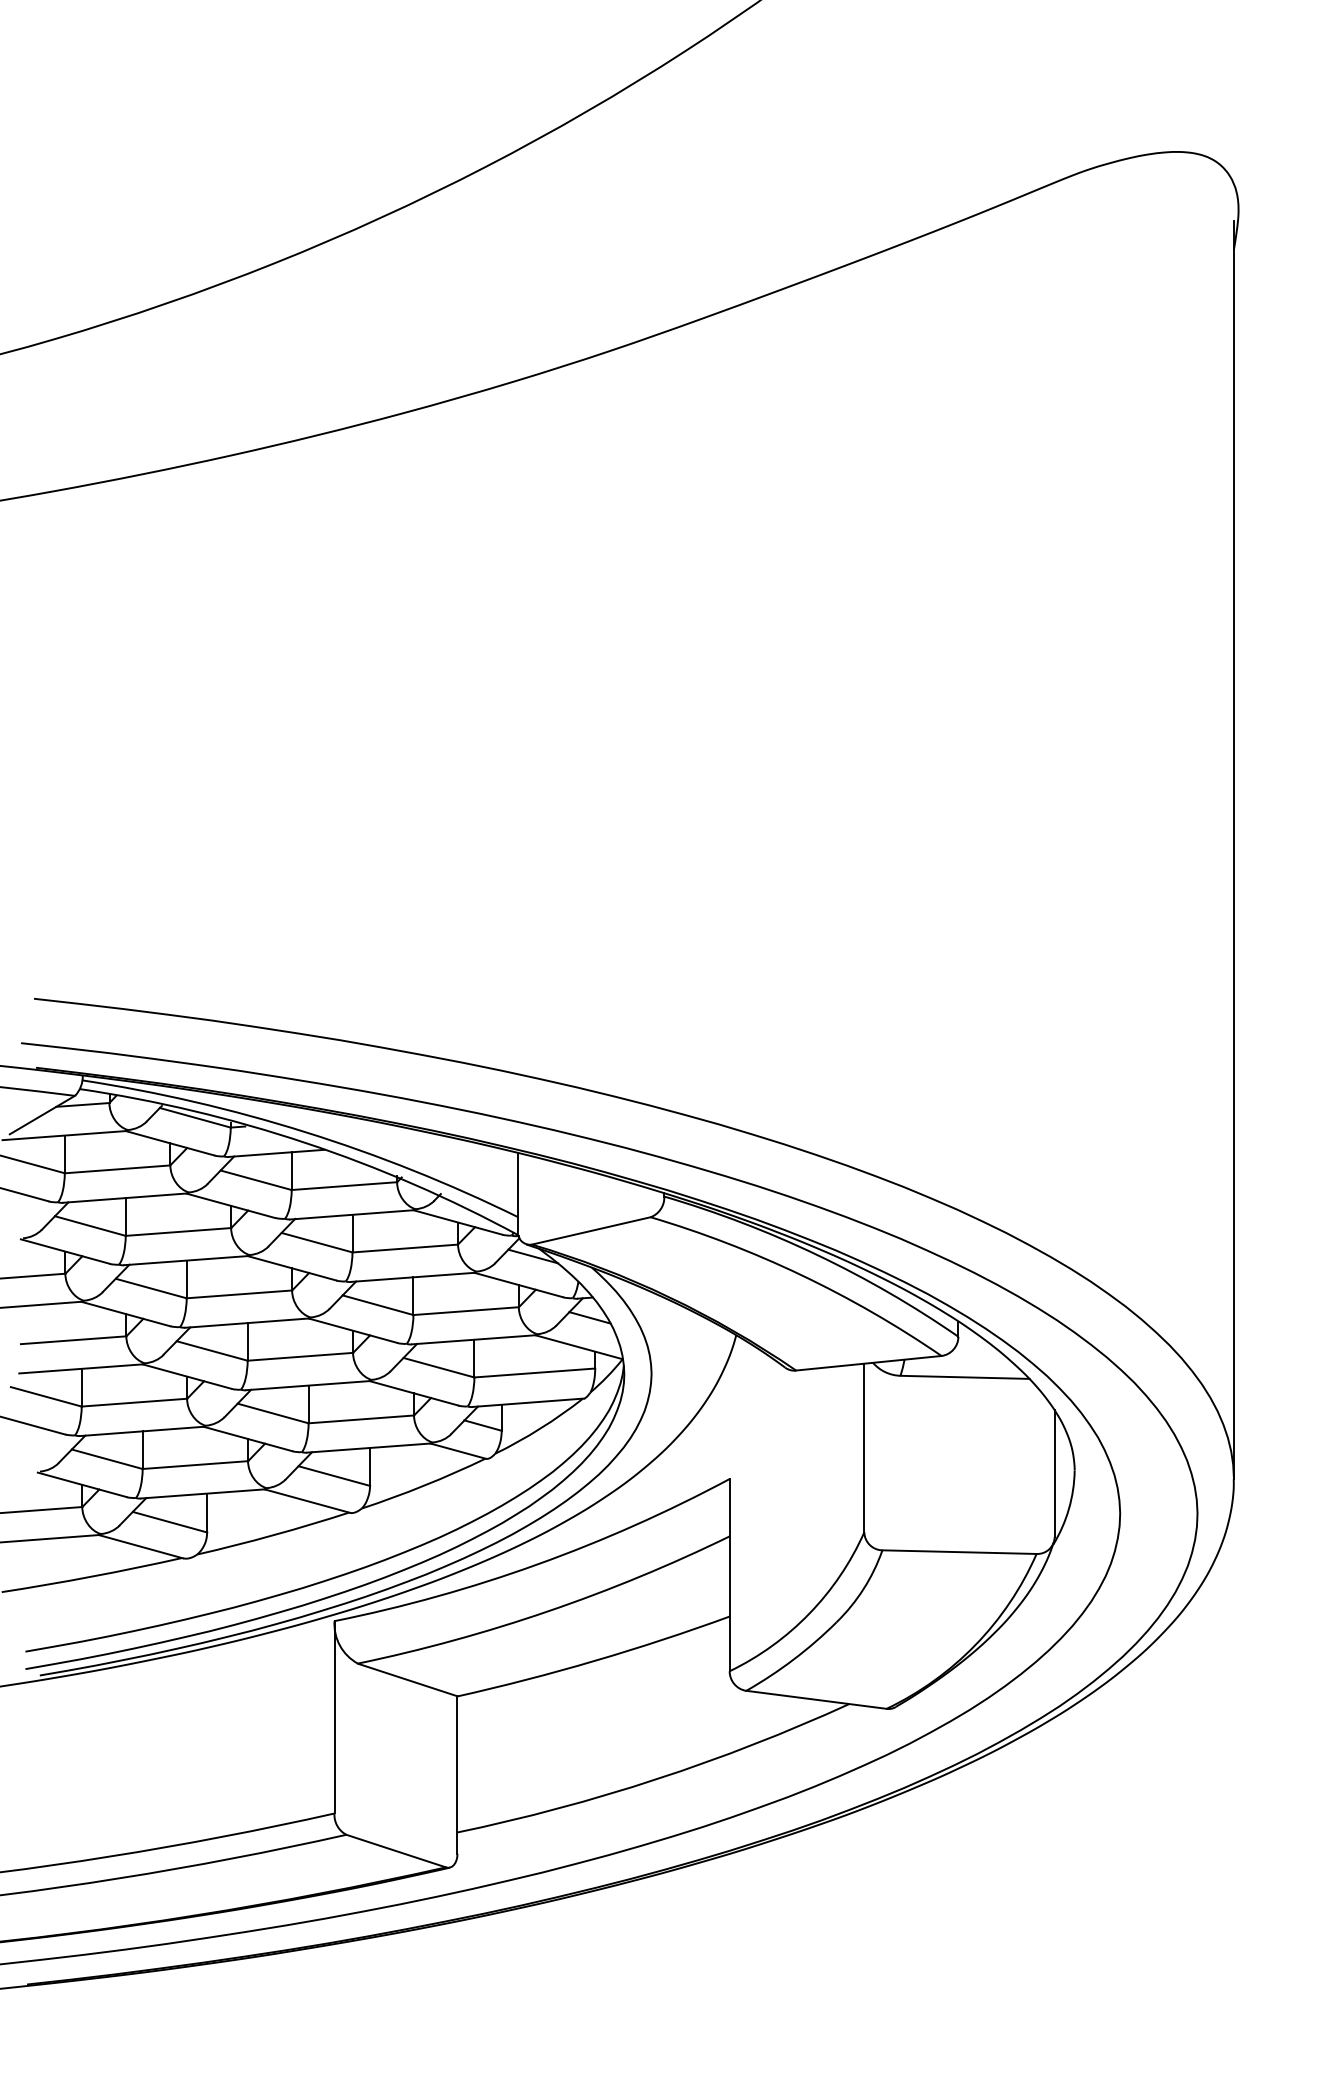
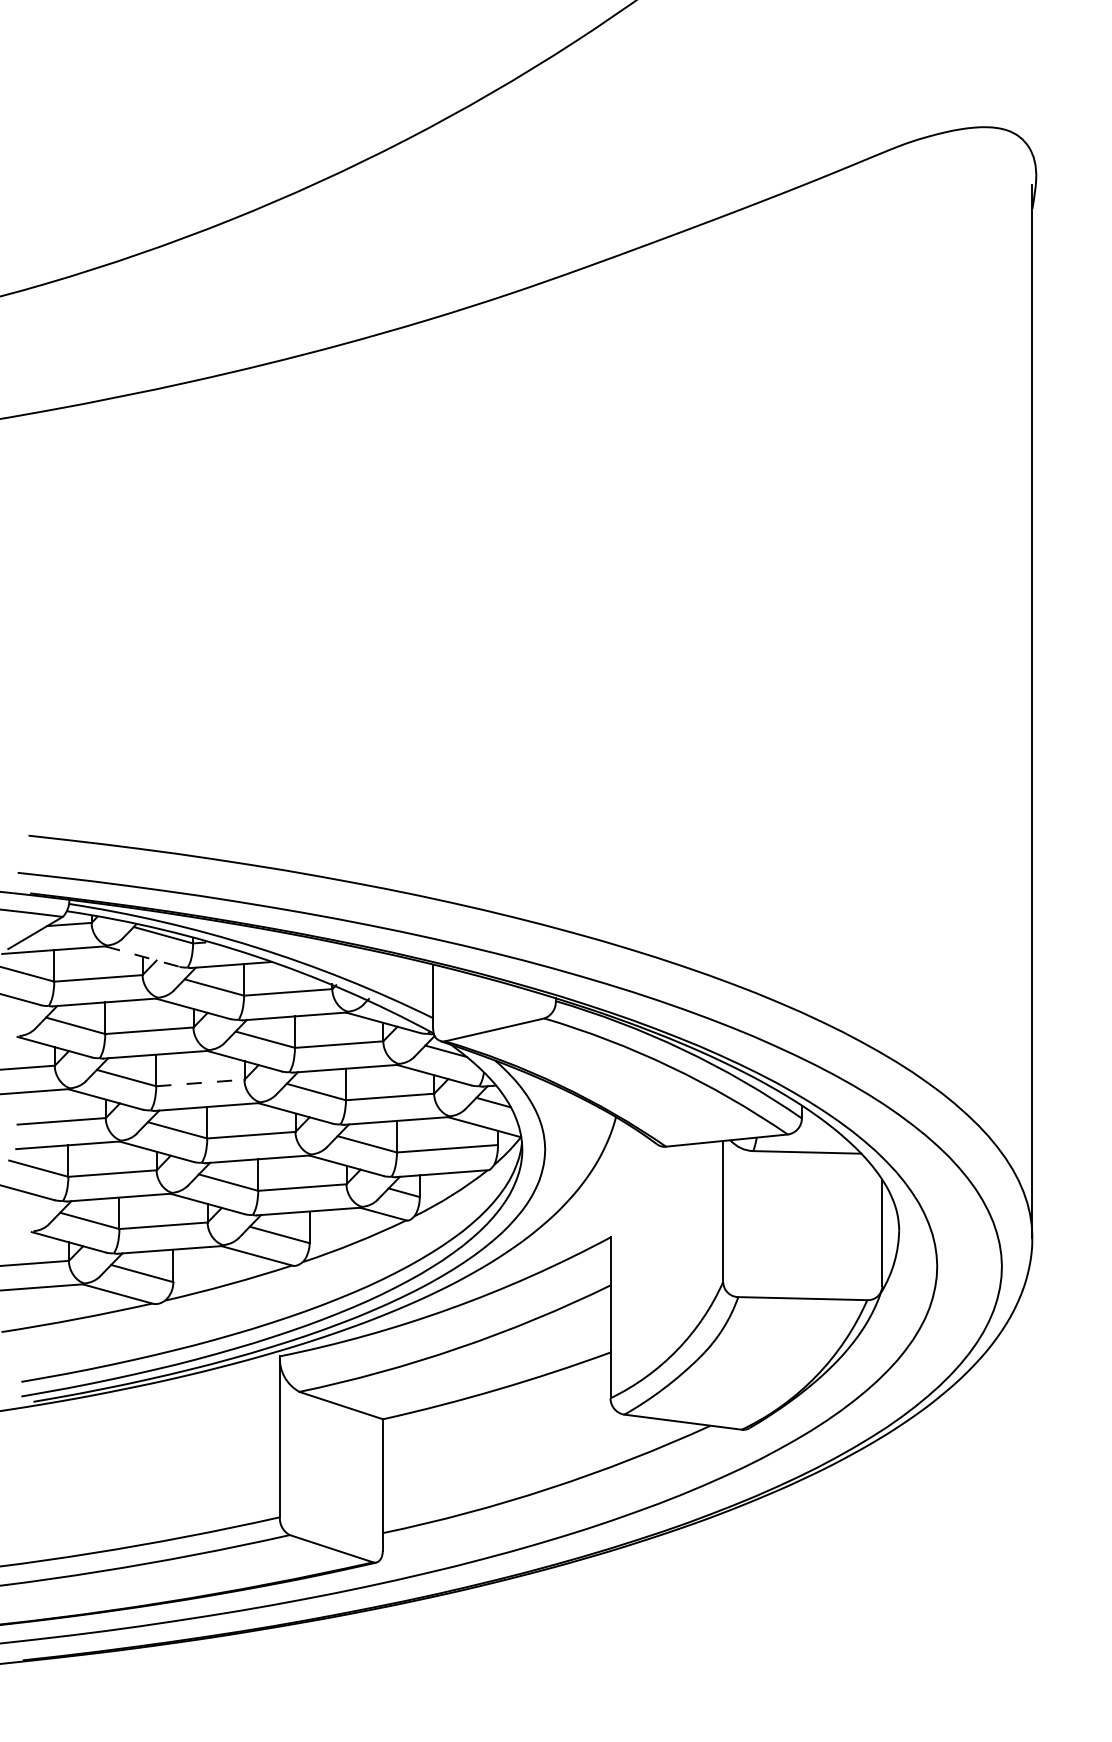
line: (170, 1143) -> (142, 956), solid -> dashed
line: (239, 1293) -> (200, 1082), solid -> dashed

